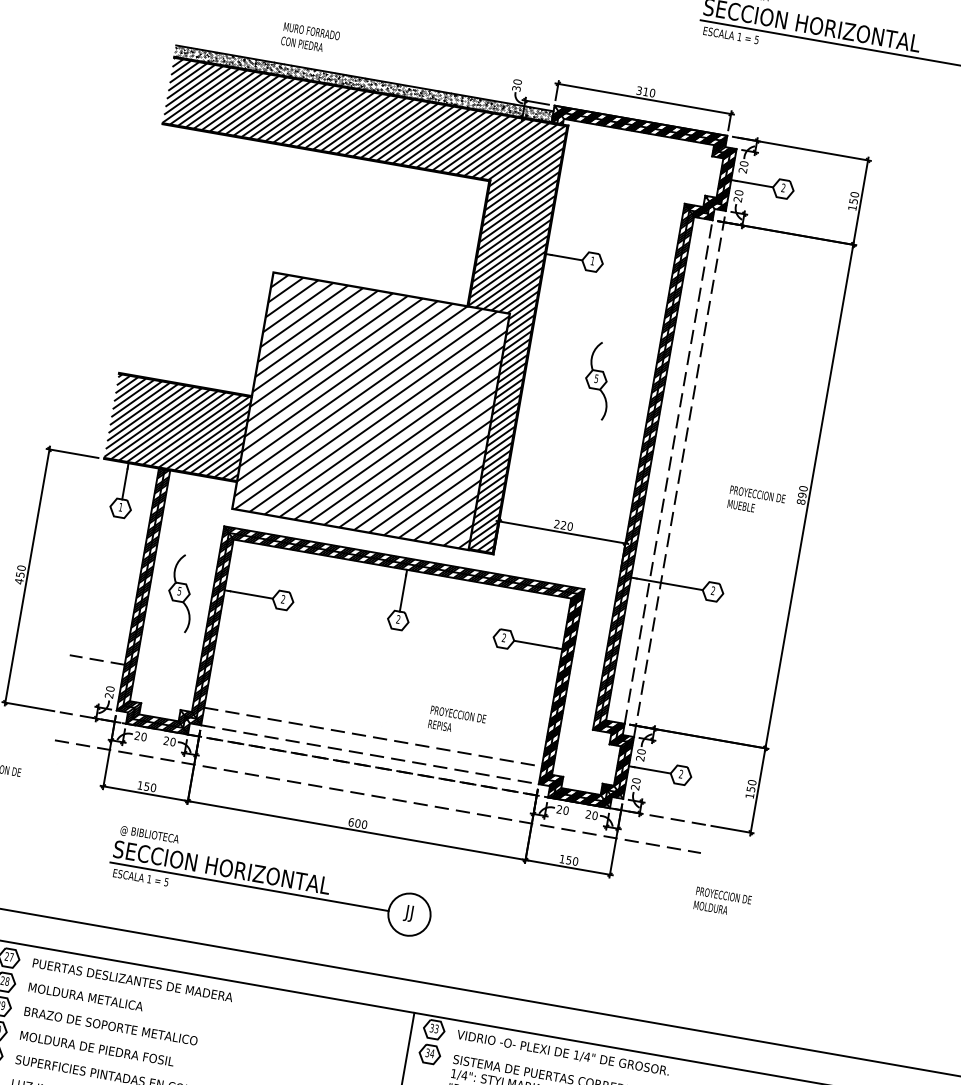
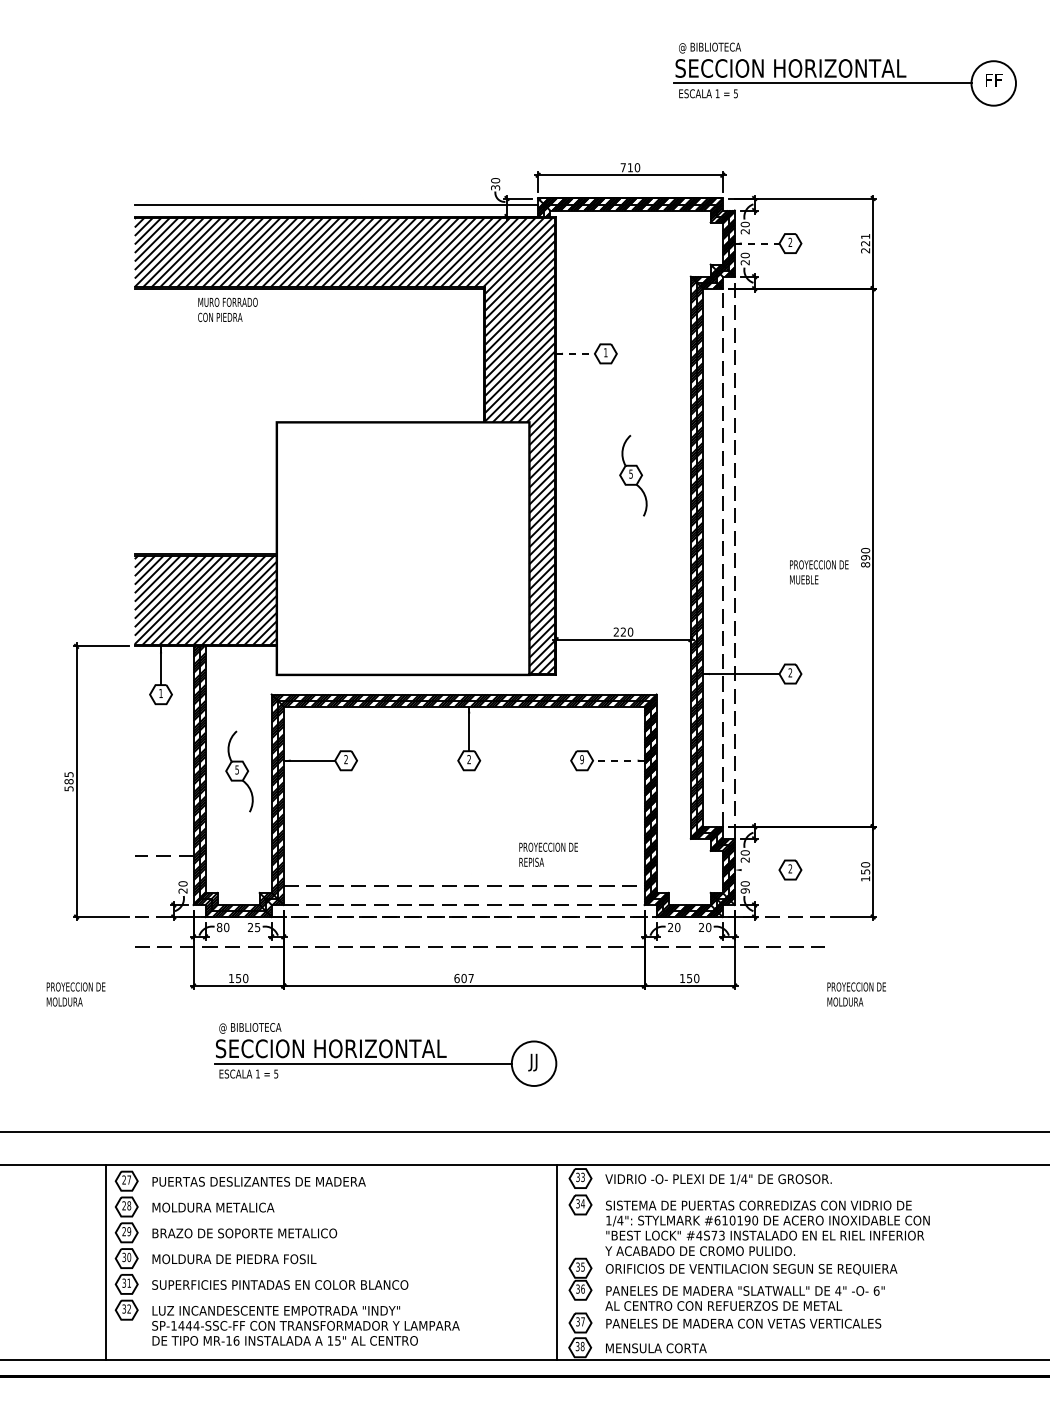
text: (310, 37) -> (227, 309), moved
hatch: (363, 83) -> (336, 210), removed
text: (638, 90) -> (622, 167), 310 -> 710
line: (752, 183) -> (757, 243), solid -> dashed
text: (853, 201) -> (865, 243), 150 -> 221
line: (565, 257) -> (576, 353), solid -> dashed
hatch: (370, 411) -> (402, 548), removed
text: (19, 574) -> (68, 781), 450 -> 585
text: (503, 637) -> (581, 759), 2 -> 9
line: (537, 644) -> (618, 760), solid -> dashed
text: (137, 735) -> (219, 927), 20 -> 80
text: (172, 742) -> (257, 927), 20 -> 25
line: (649, 770) -> (756, 870), removed
text: (634, 786) -> (744, 890), 20 -> 90
text: (363, 824) -> (470, 978), 600 -> 607

